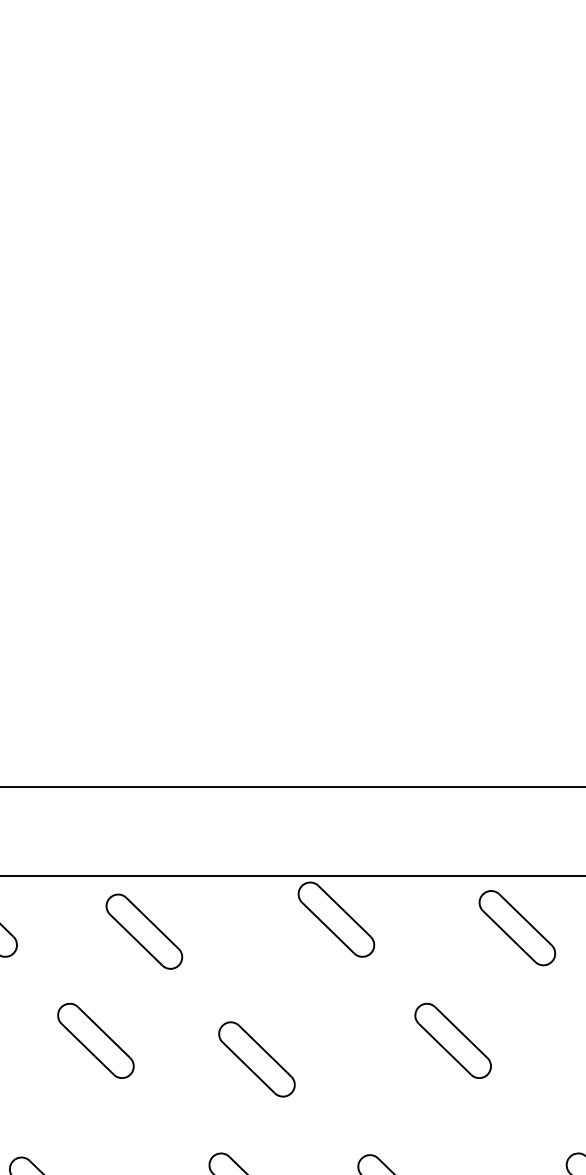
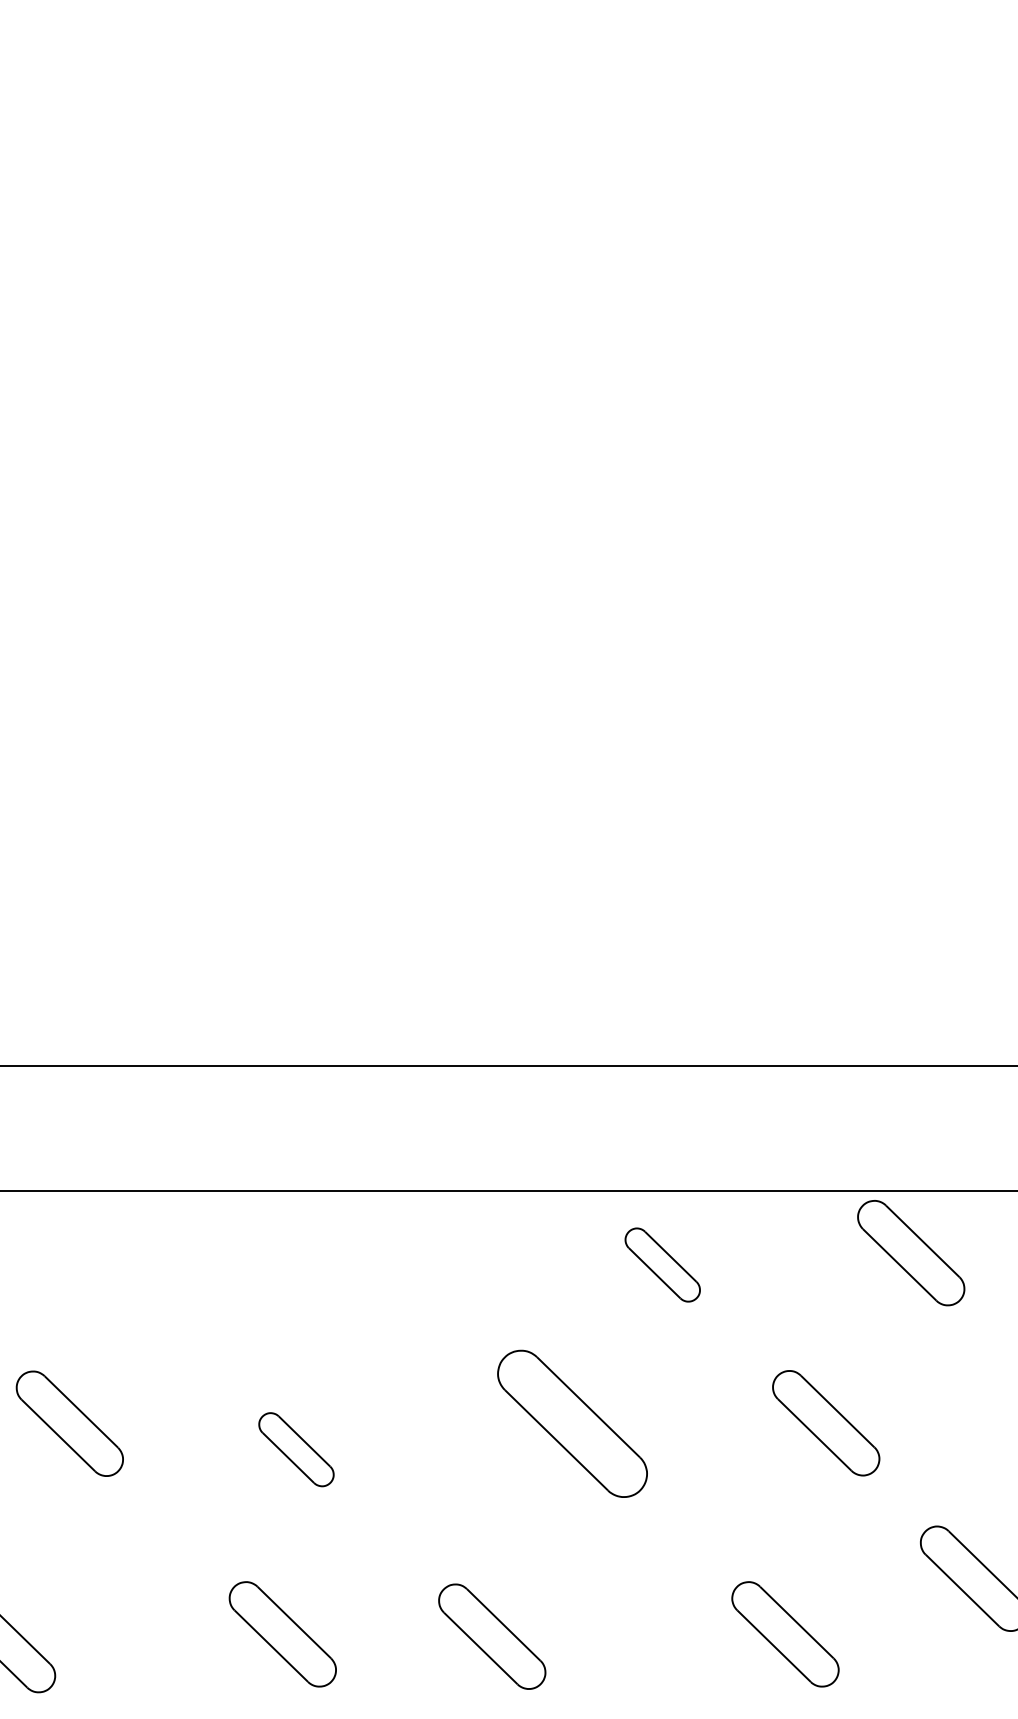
part: (336, 919) -> (408, 1253), removed
part: (517, 927) -> (662, 1264), size x0.7
part: (144, 931) -> (138, 1269), removed
part: (453, 1040) -> (572, 1423), size x1.4
part: (256, 1059) -> (296, 1449), size x0.7

